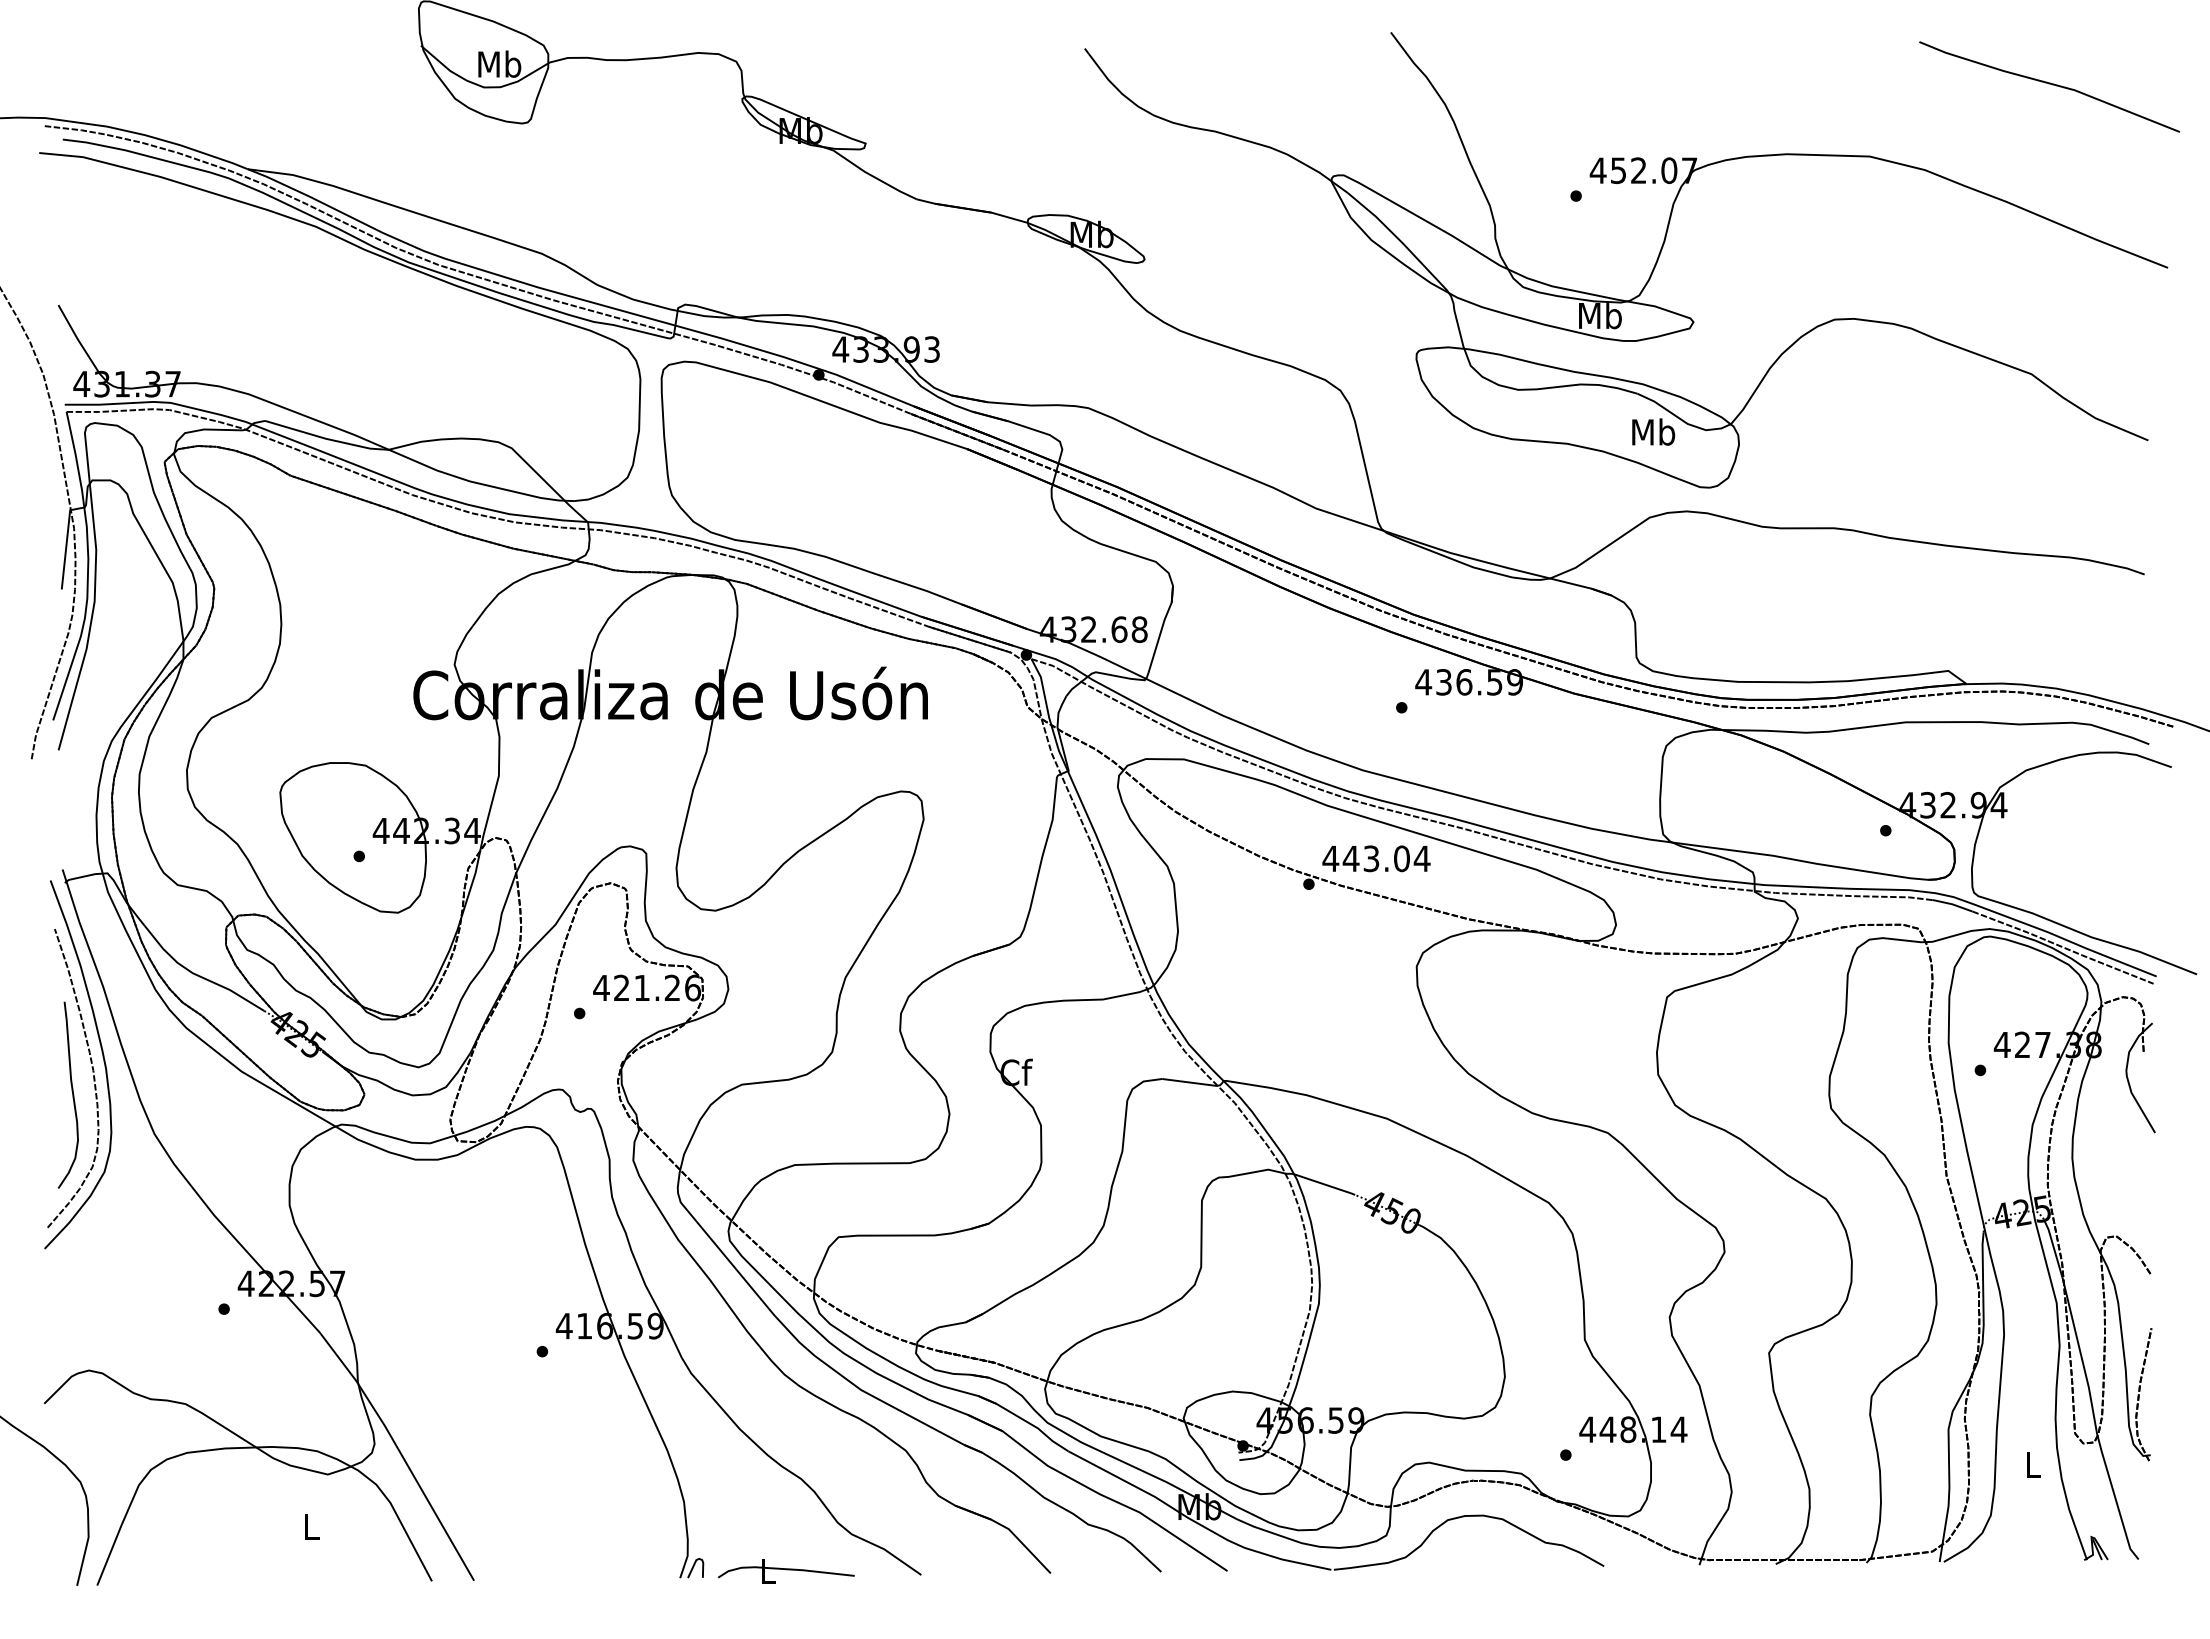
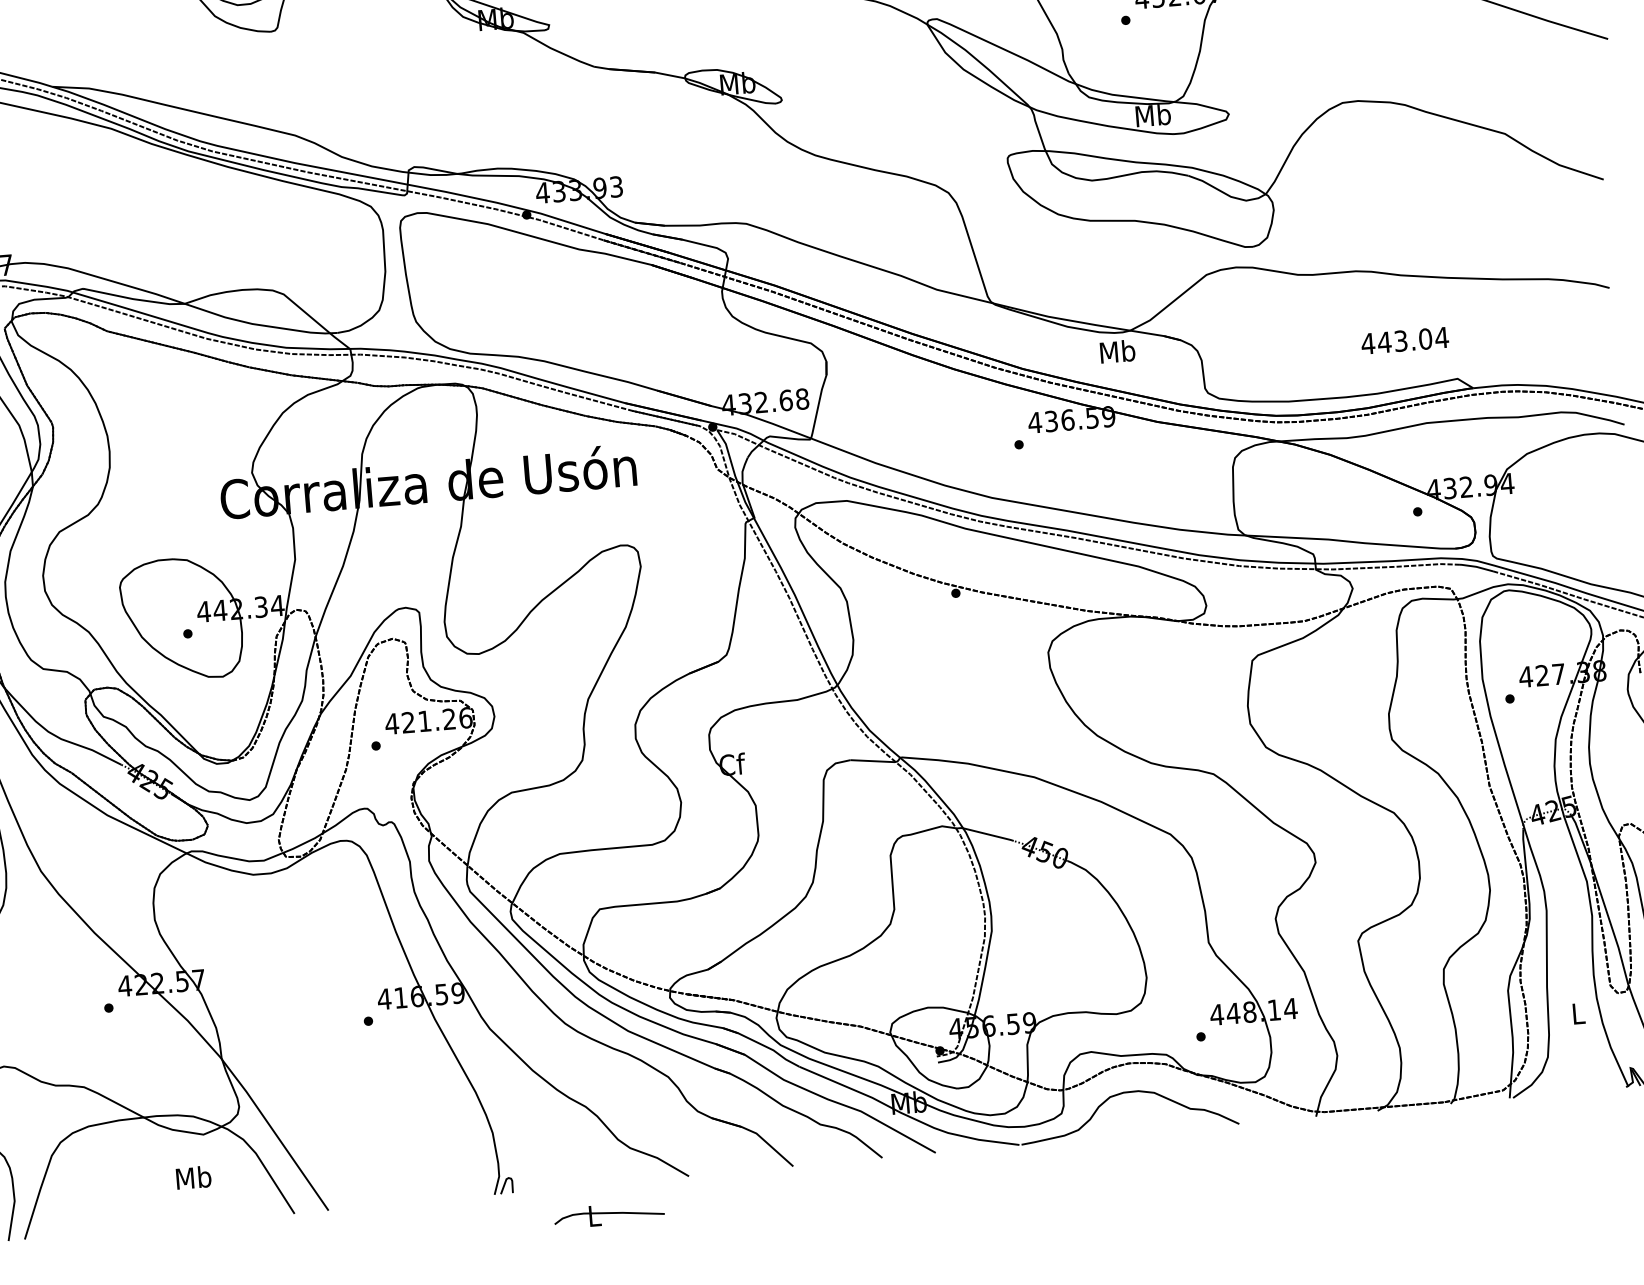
text: (1653, 431) -> (1117, 351), moved
text: (1376, 858) -> (1405, 340), moved
text: (311, 1526) -> (193, 1177), L -> Mb
part: (786, 1571) -> (609, 1214), moved

